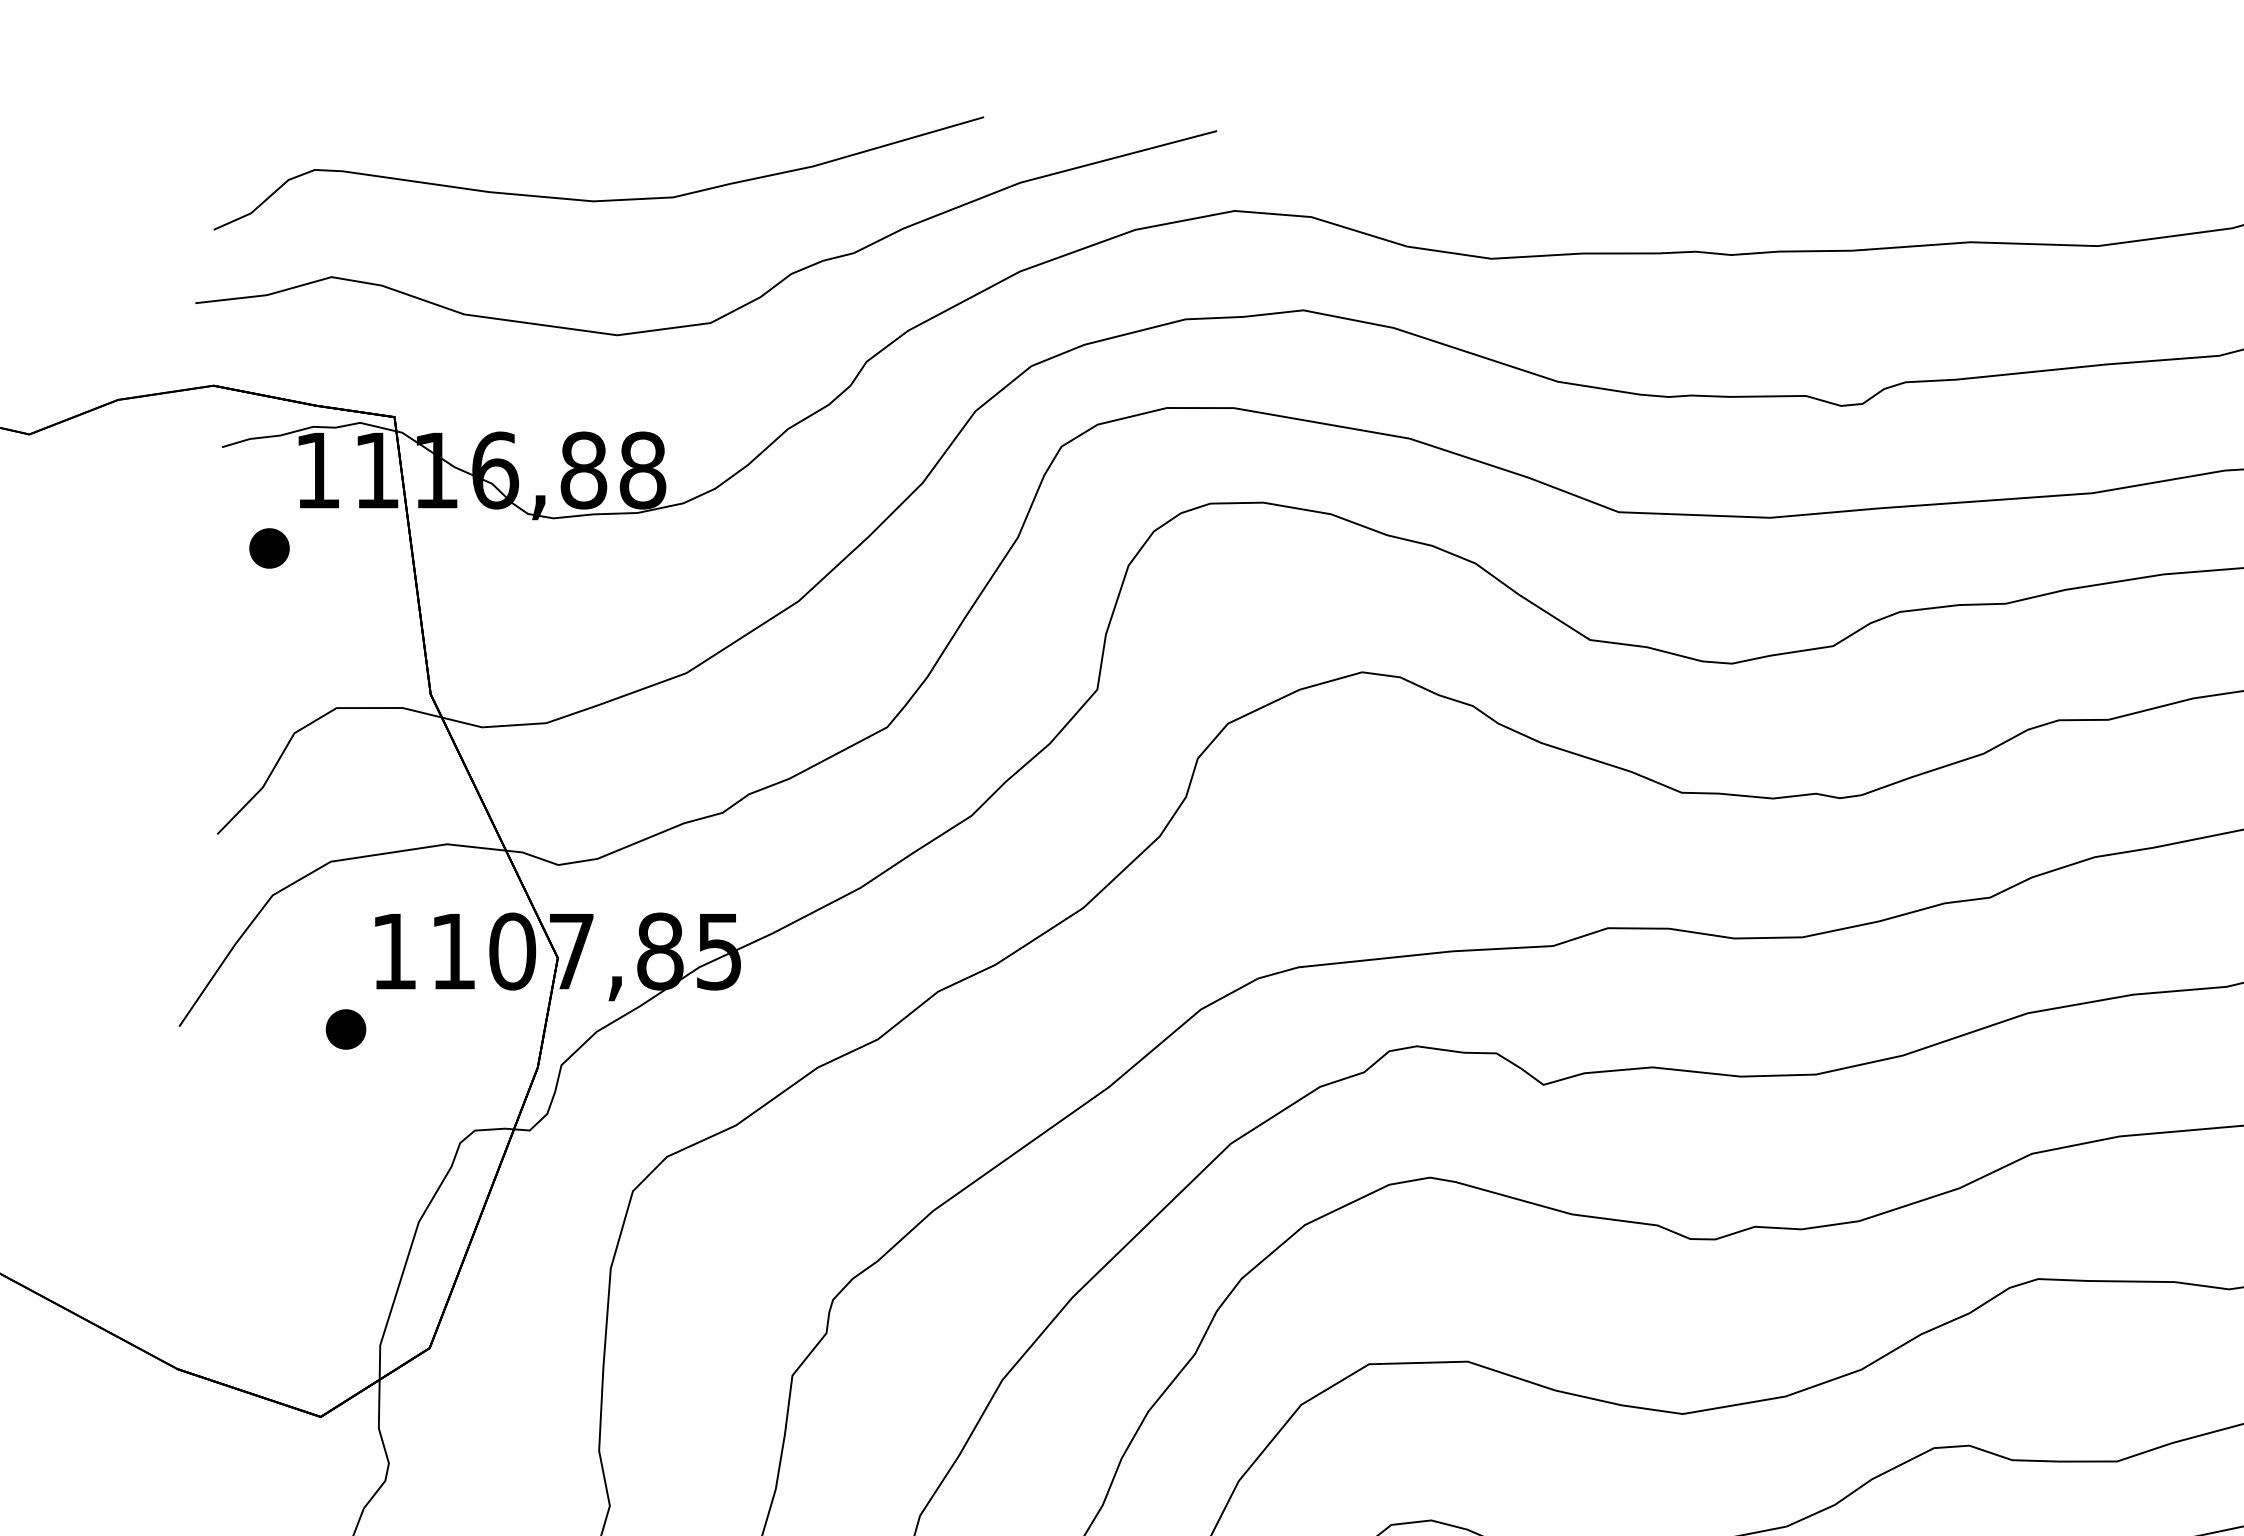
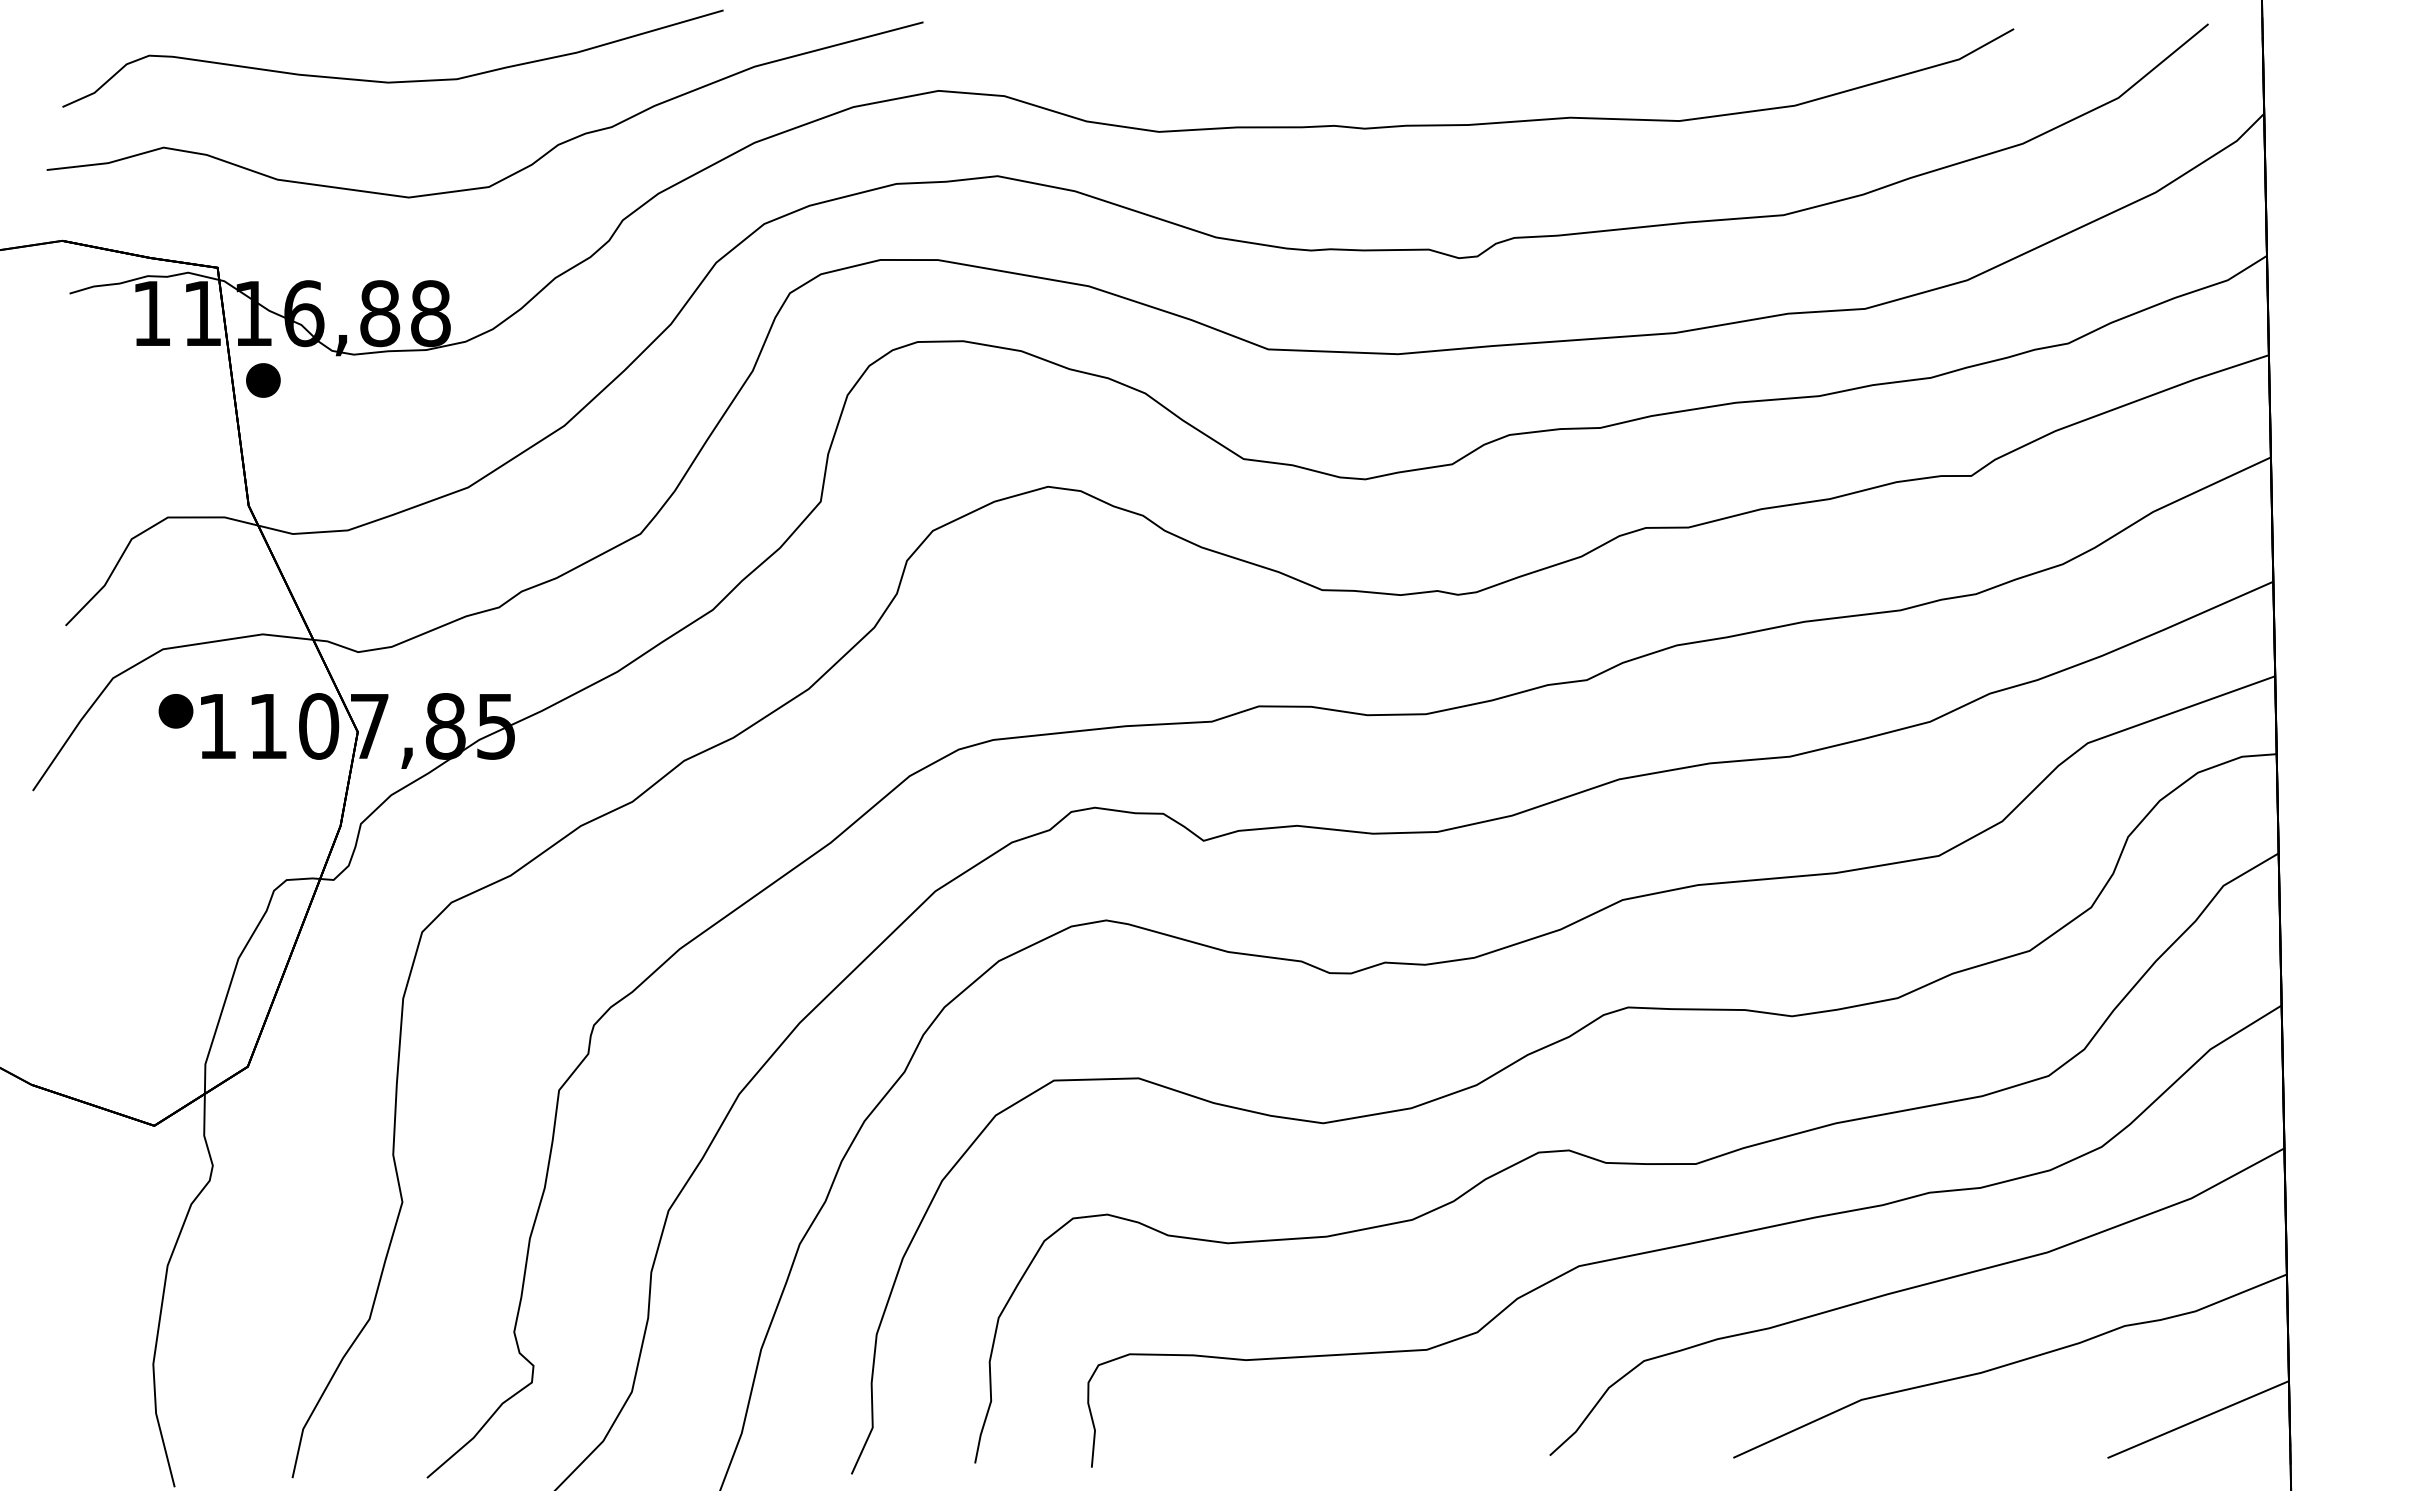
part: (269, 548) -> (263, 380), moved
part: (345, 1029) -> (175, 711), moved

